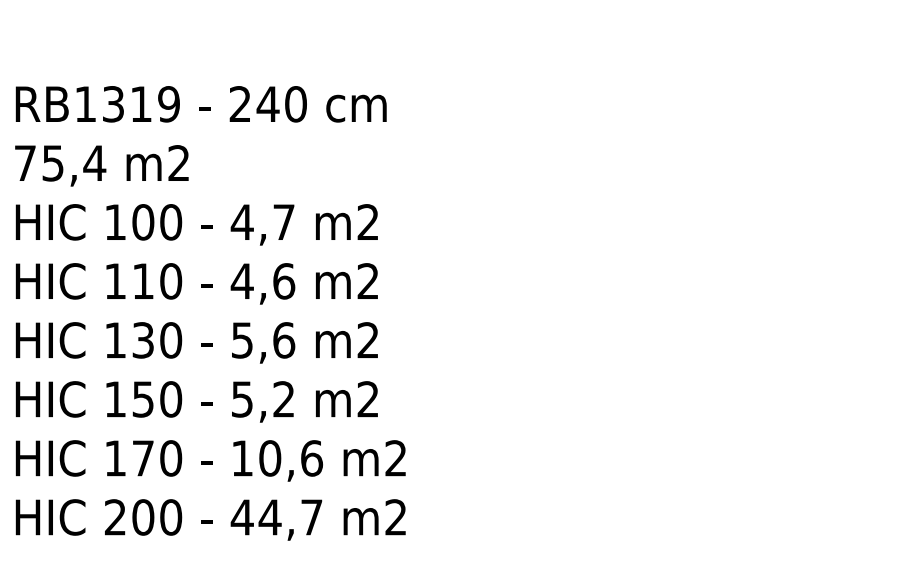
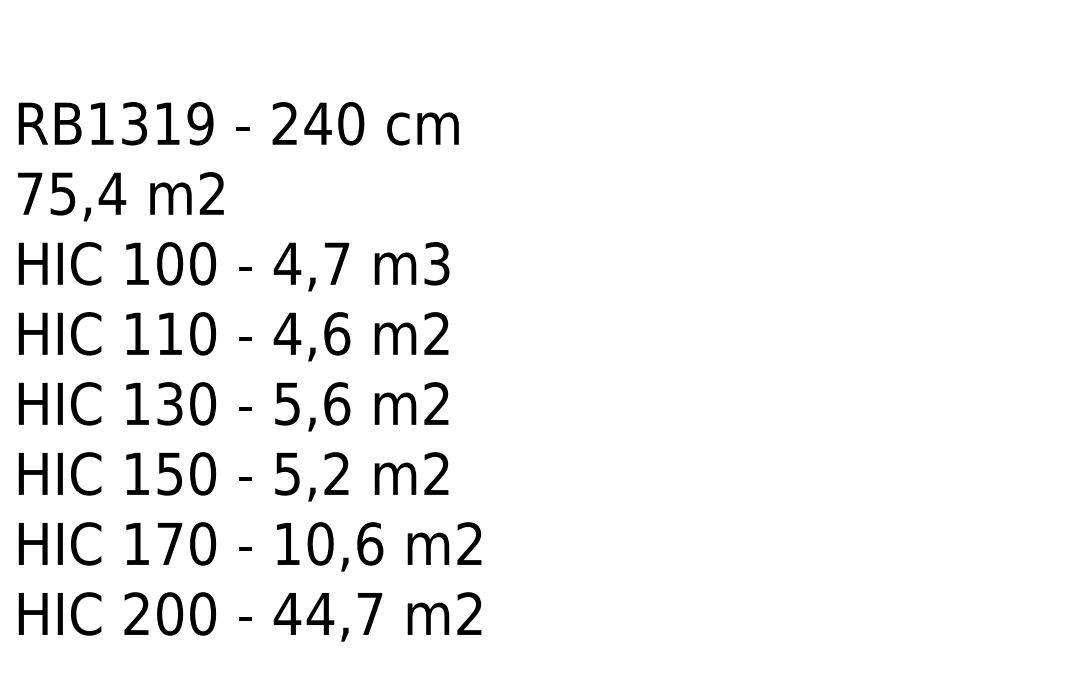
text: (367, 222) -> (436, 263), m2 -> m3

